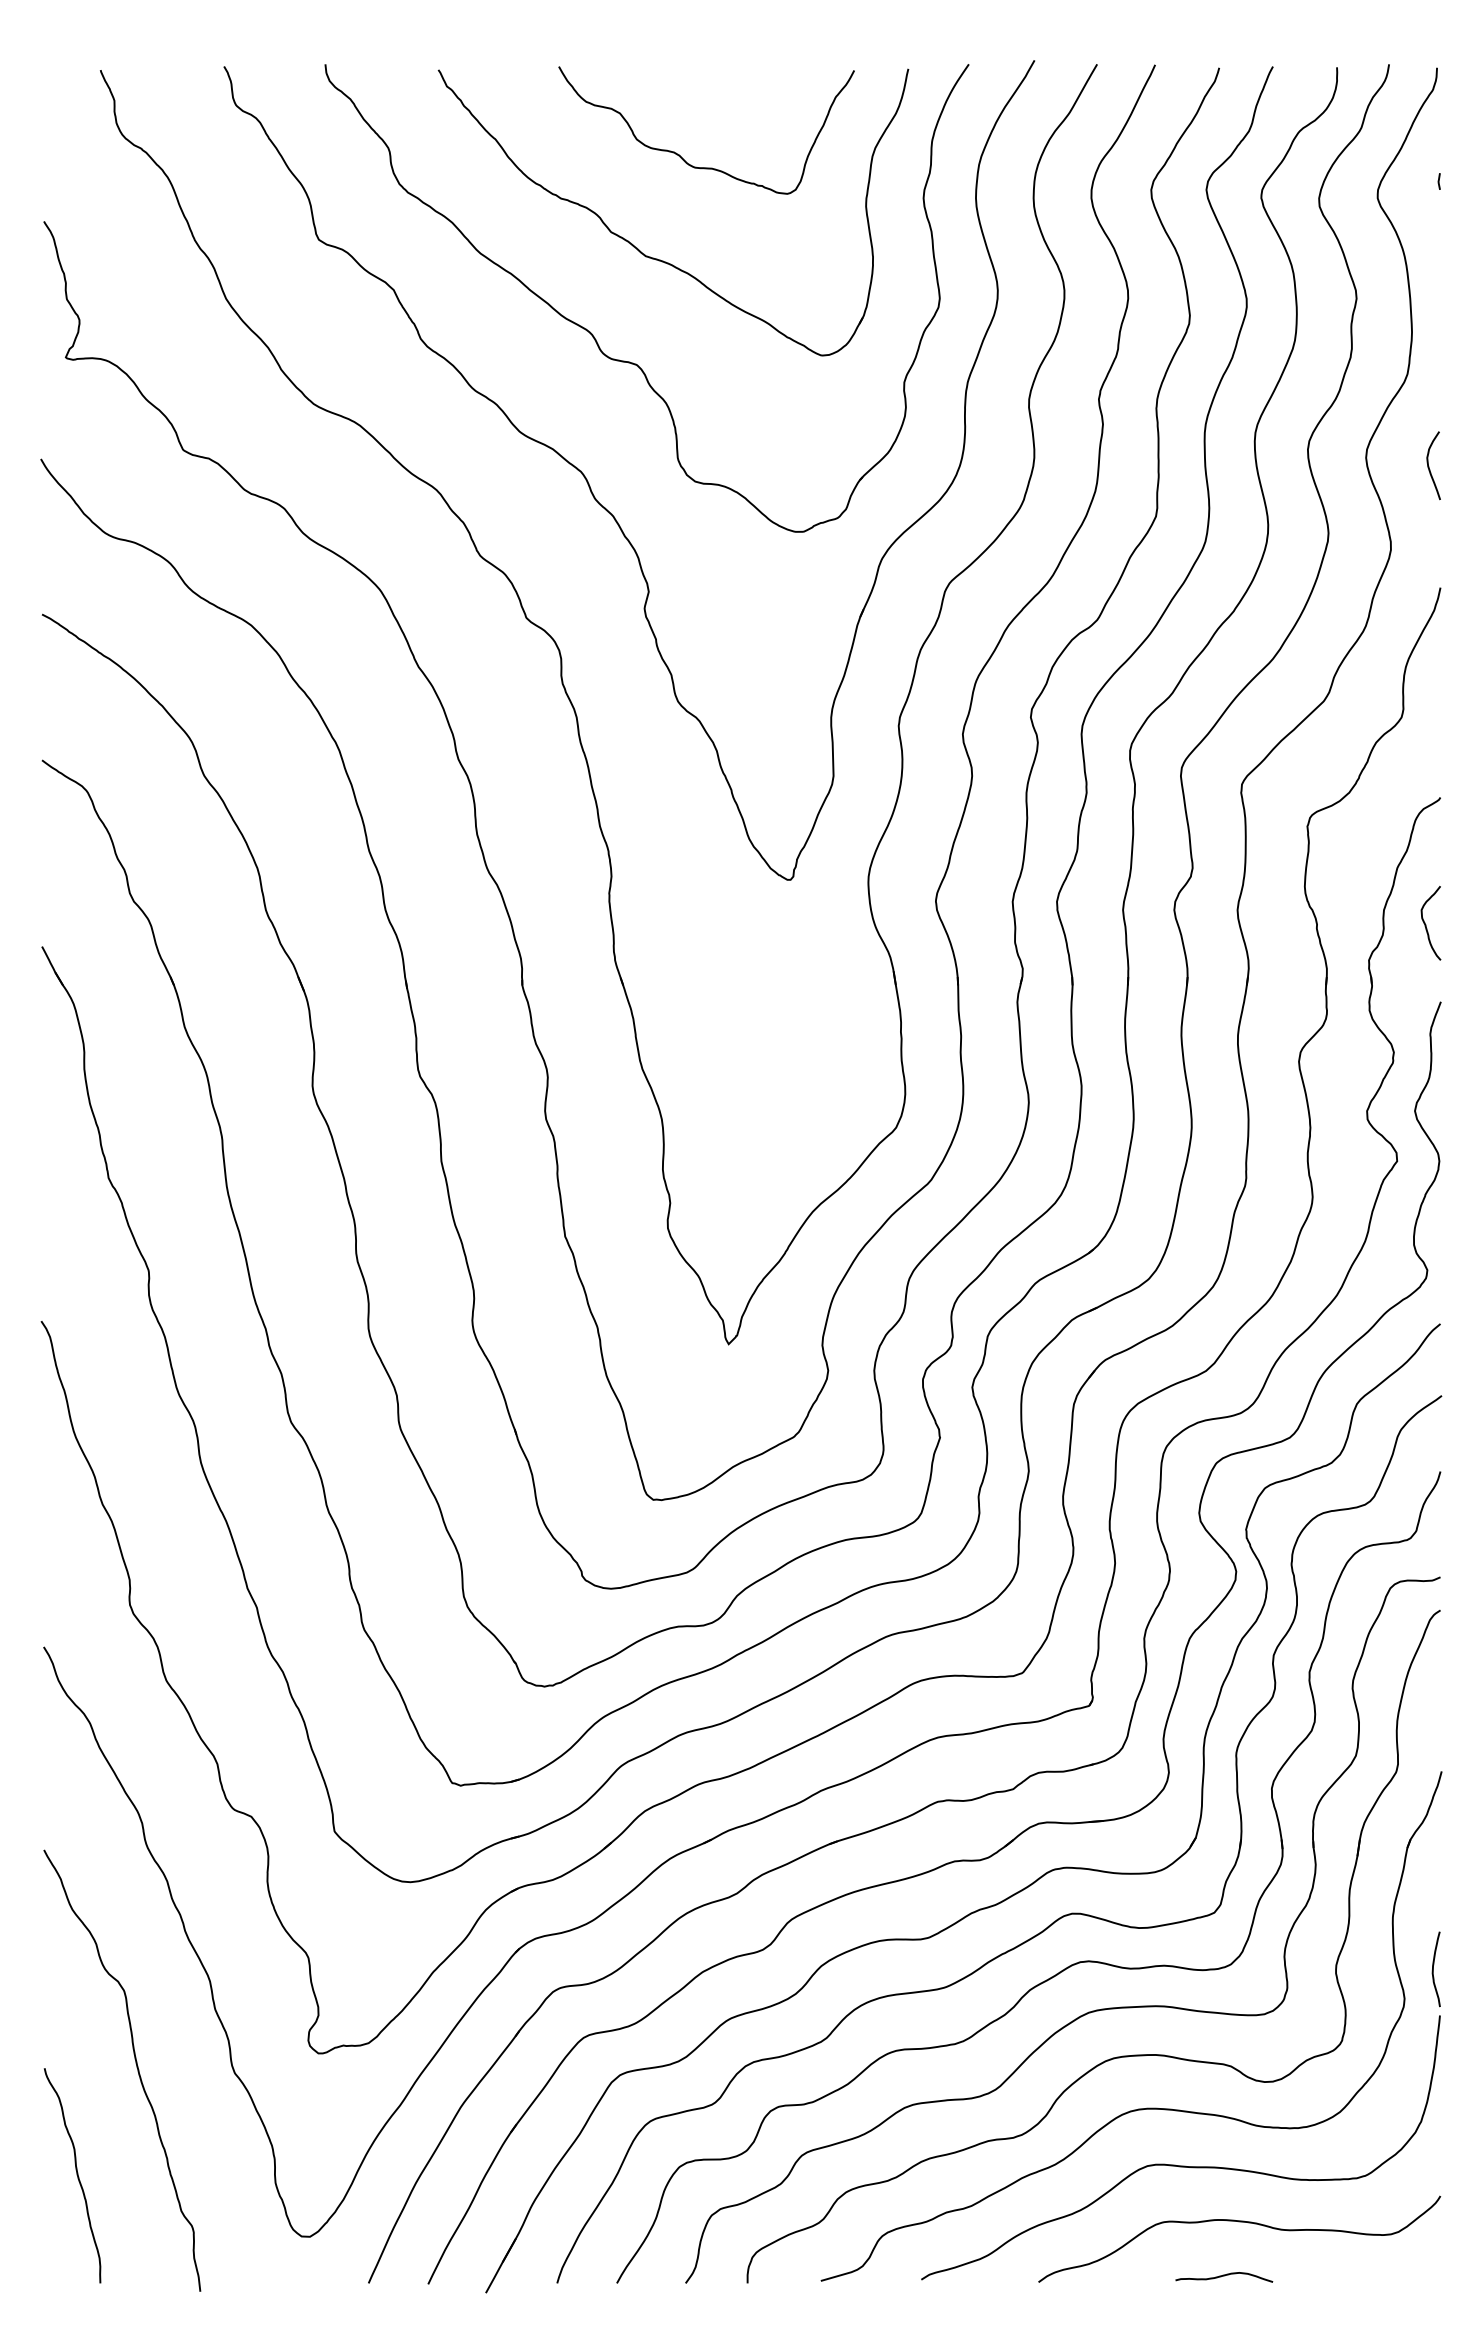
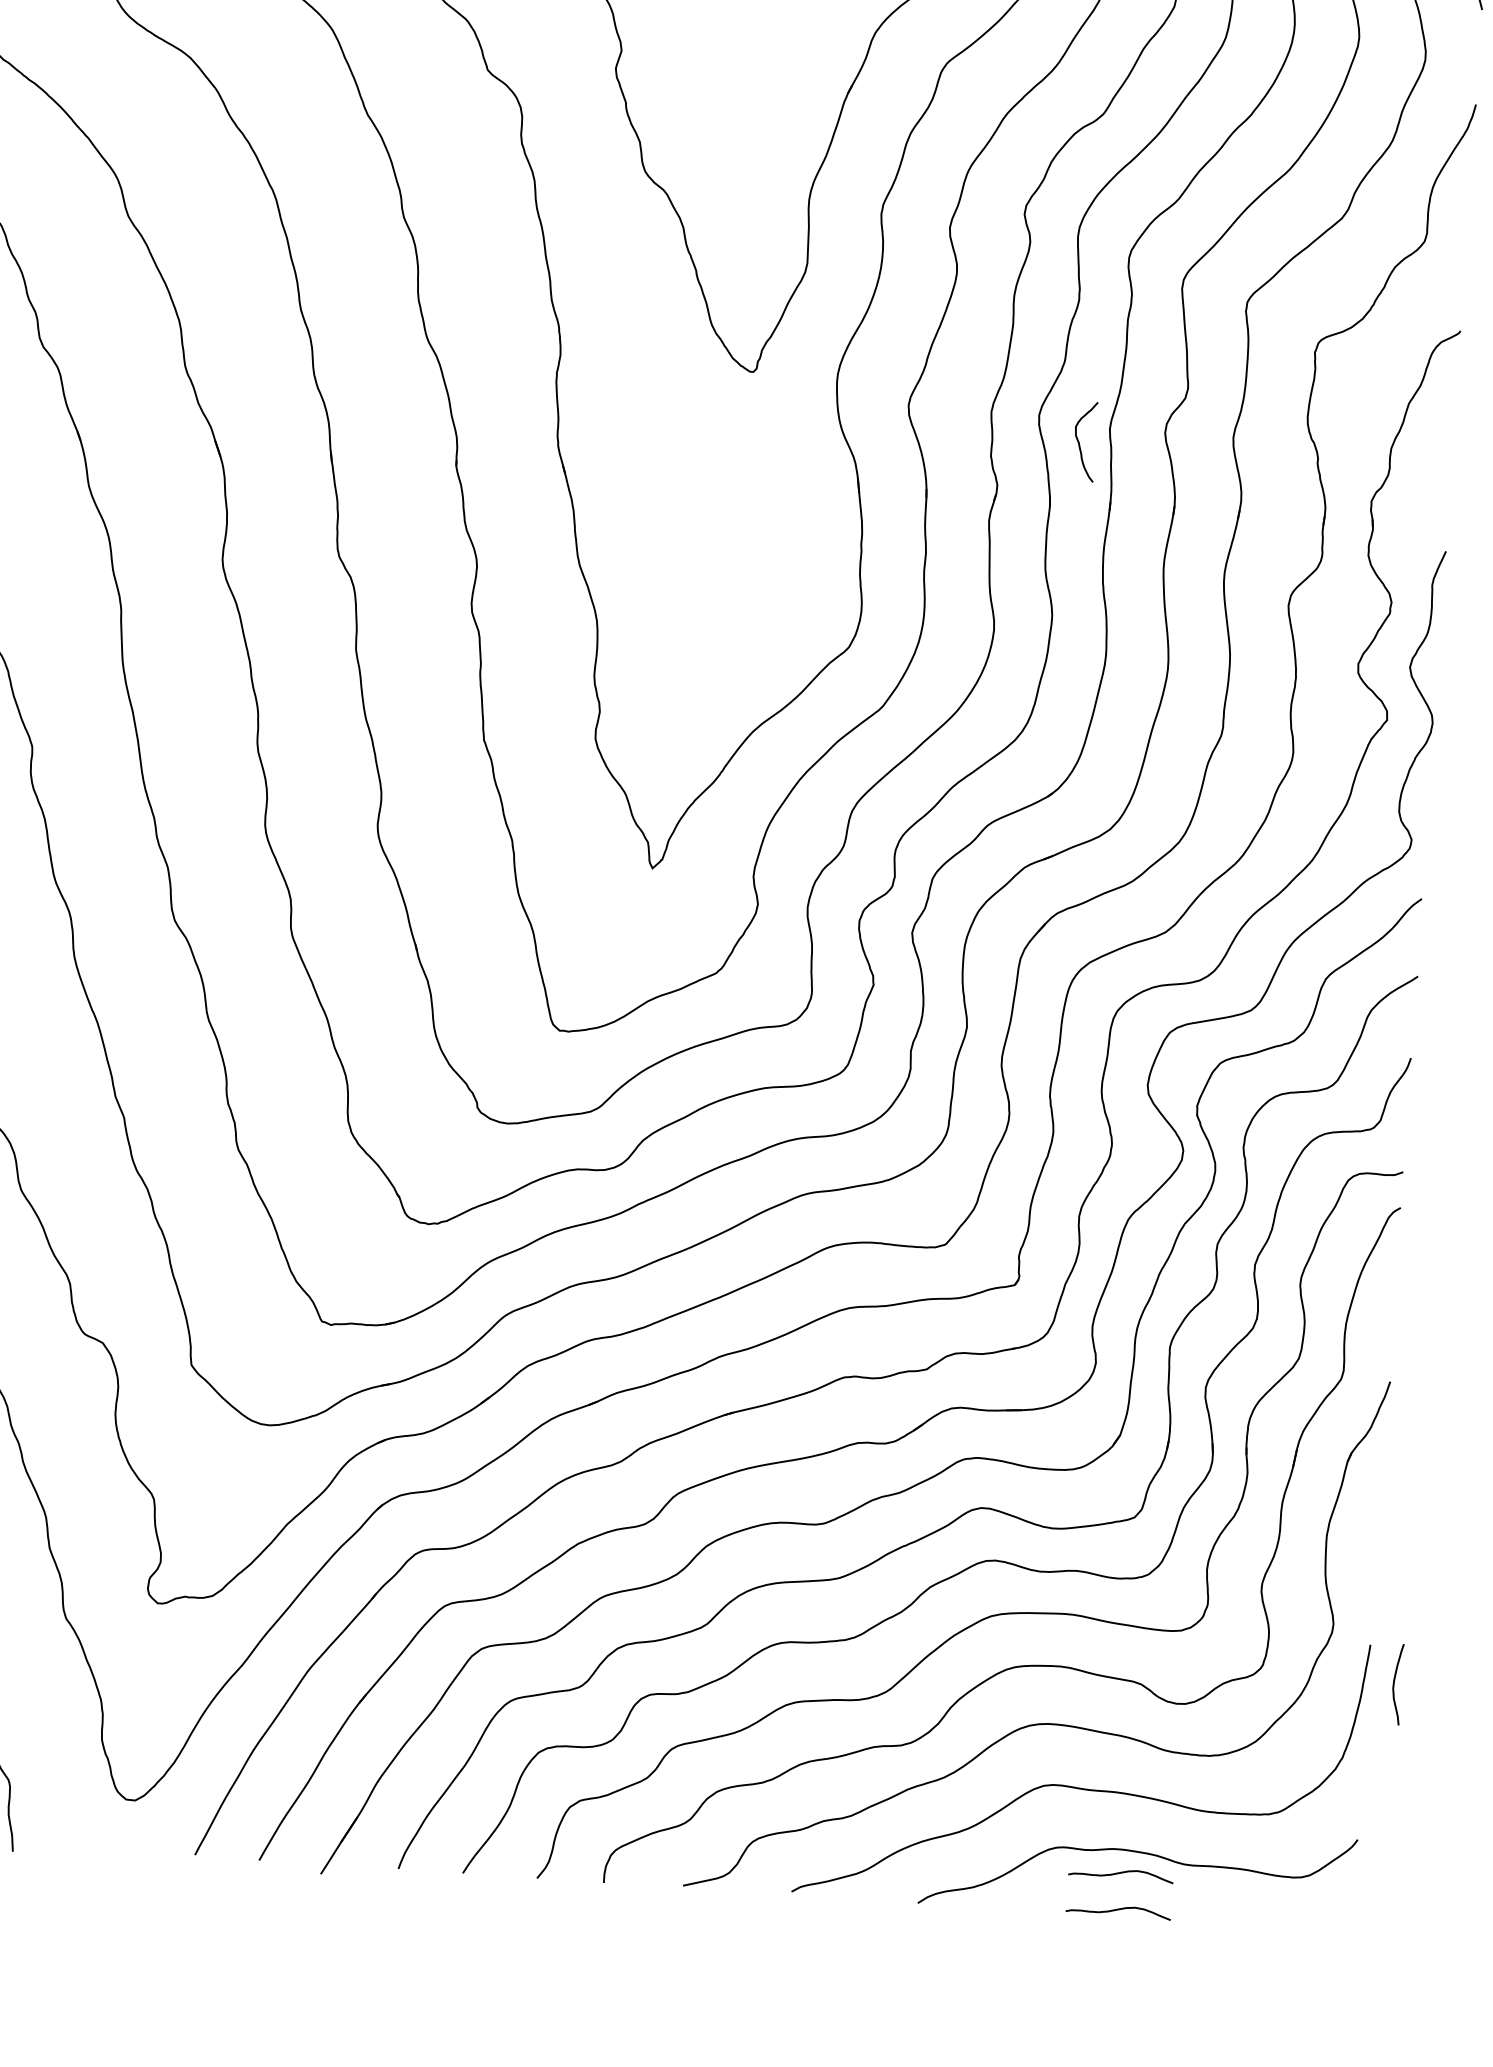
curve: (1426, 924) -> (1080, 442), moved
curve: (1433, 1969) -> (1394, 1684), moved
curve: (1224, 2242) -> (1121, 1873), added

